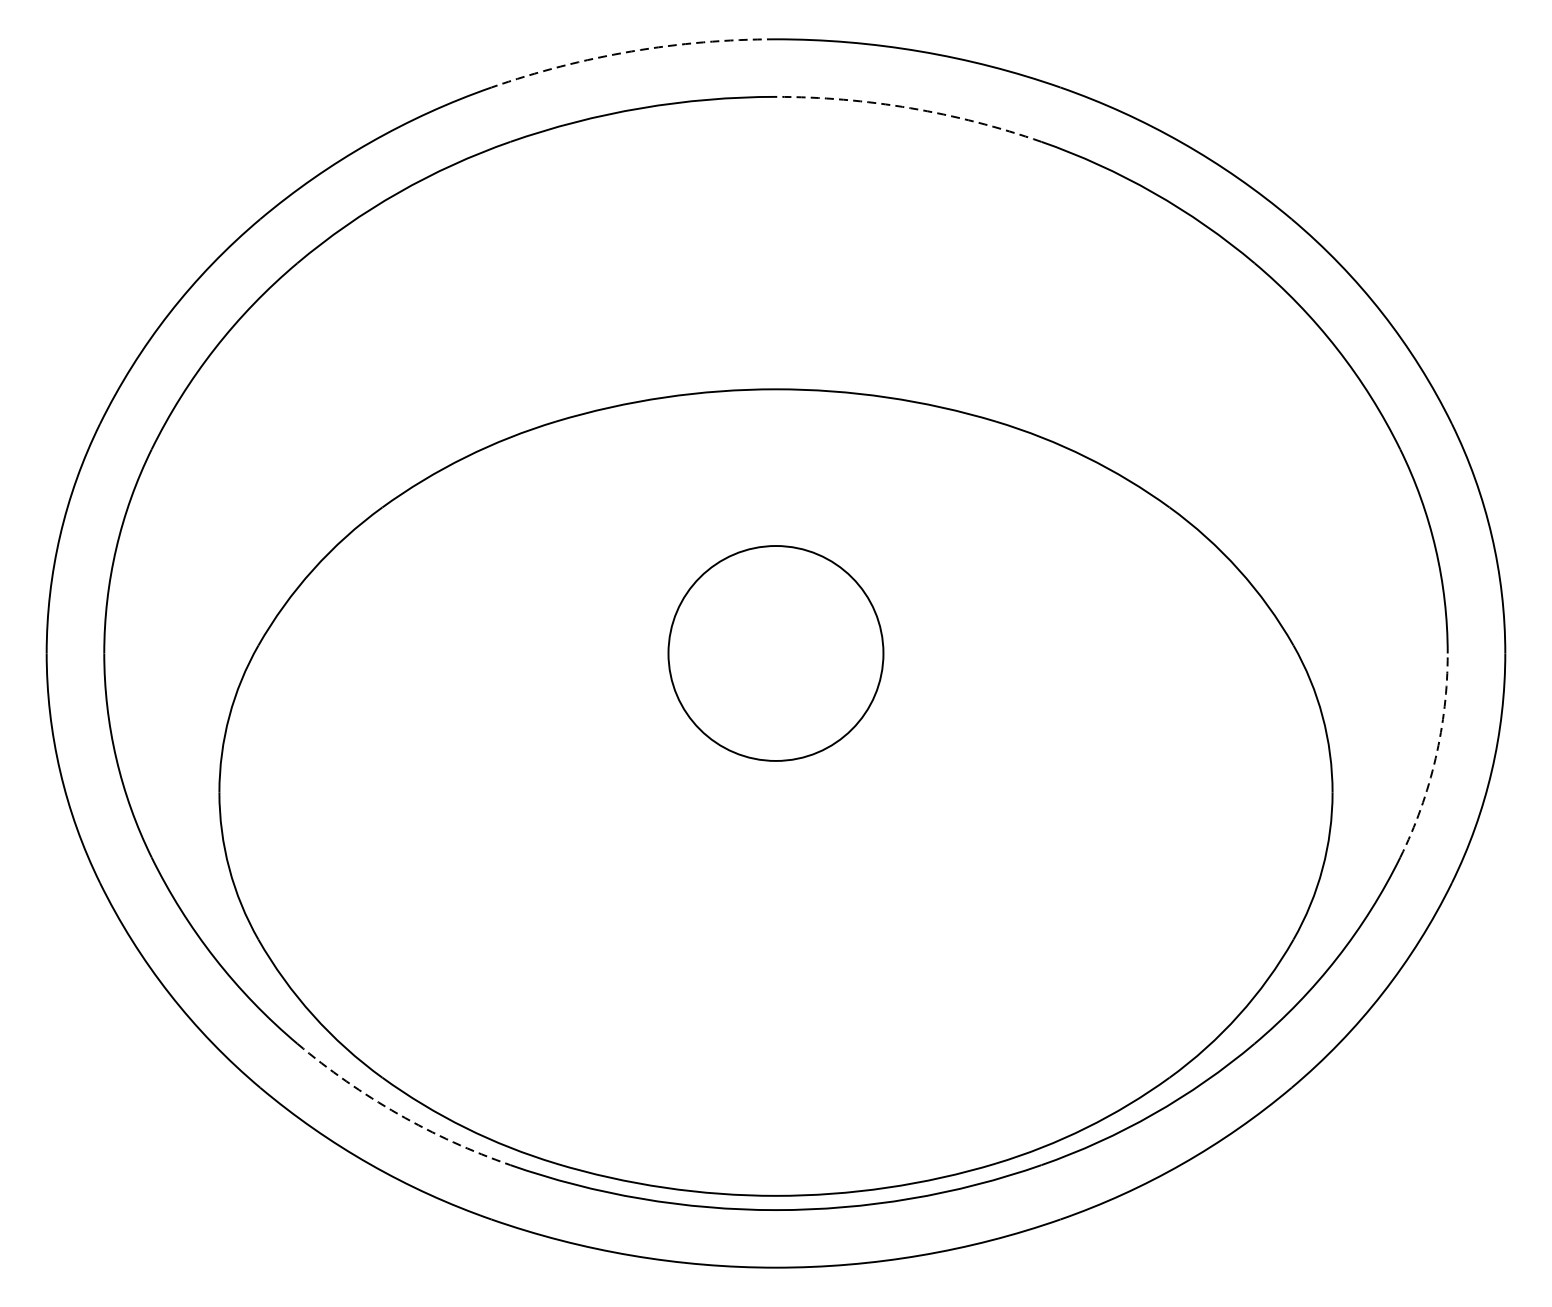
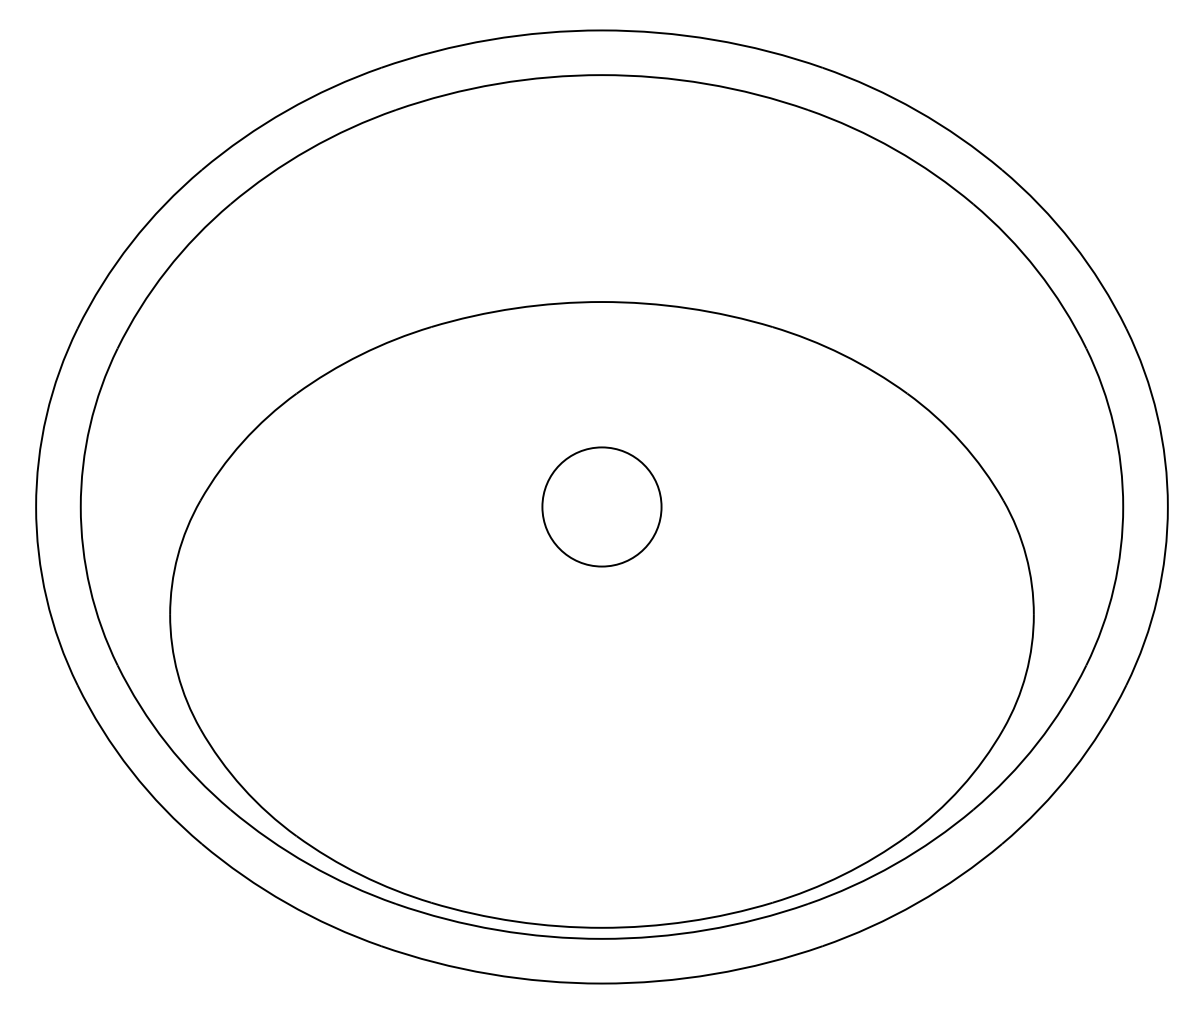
arc: (632, 50) -> (490, 39), dashed -> solid
arc: (910, 107) -> (706, 83), dashed -> solid
circle: (775, 652) -> (601, 506), size x0.71
arc: (1435, 758) -> (1113, 588), dashed -> solid
arc: (397, 1114) -> (308, 864), dashed -> solid

